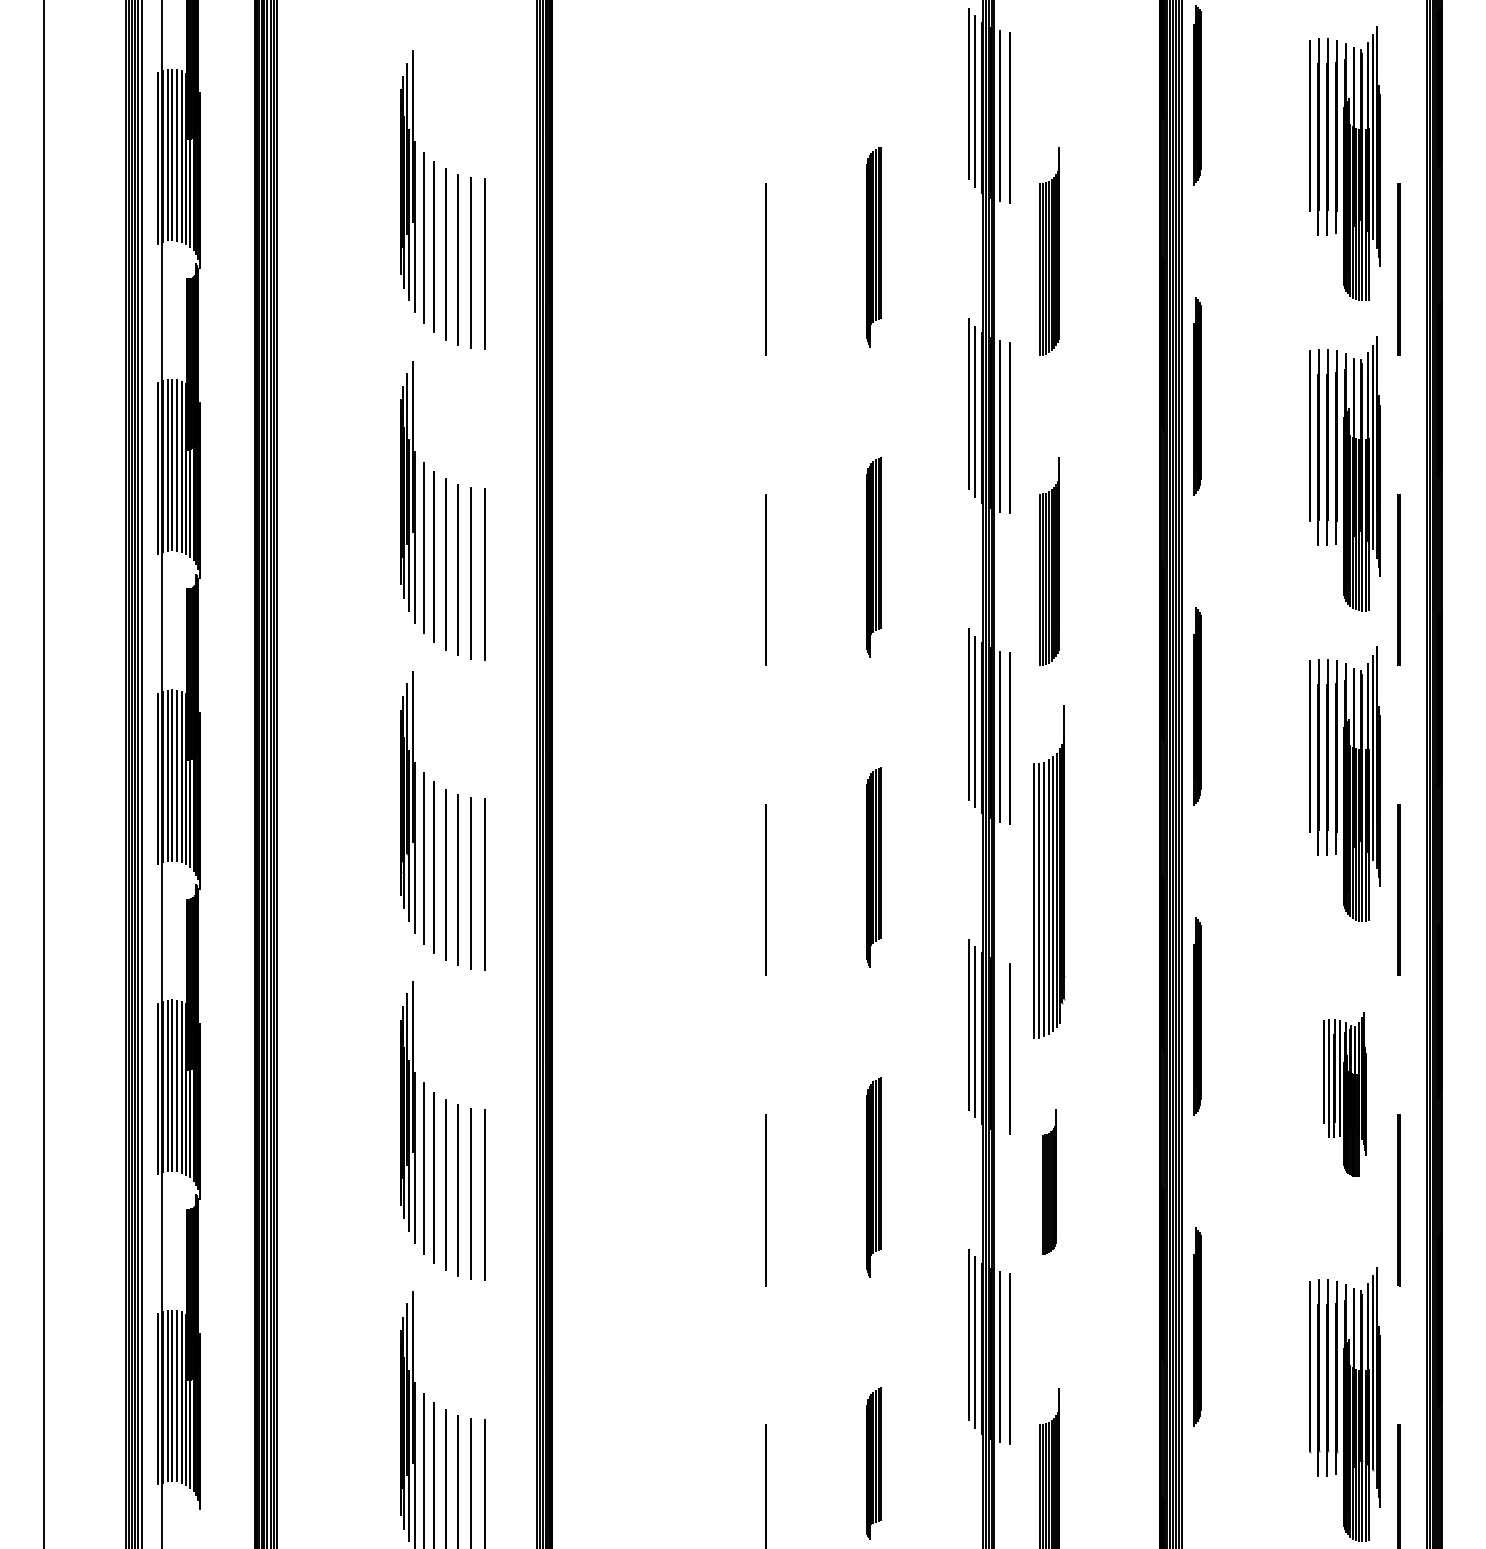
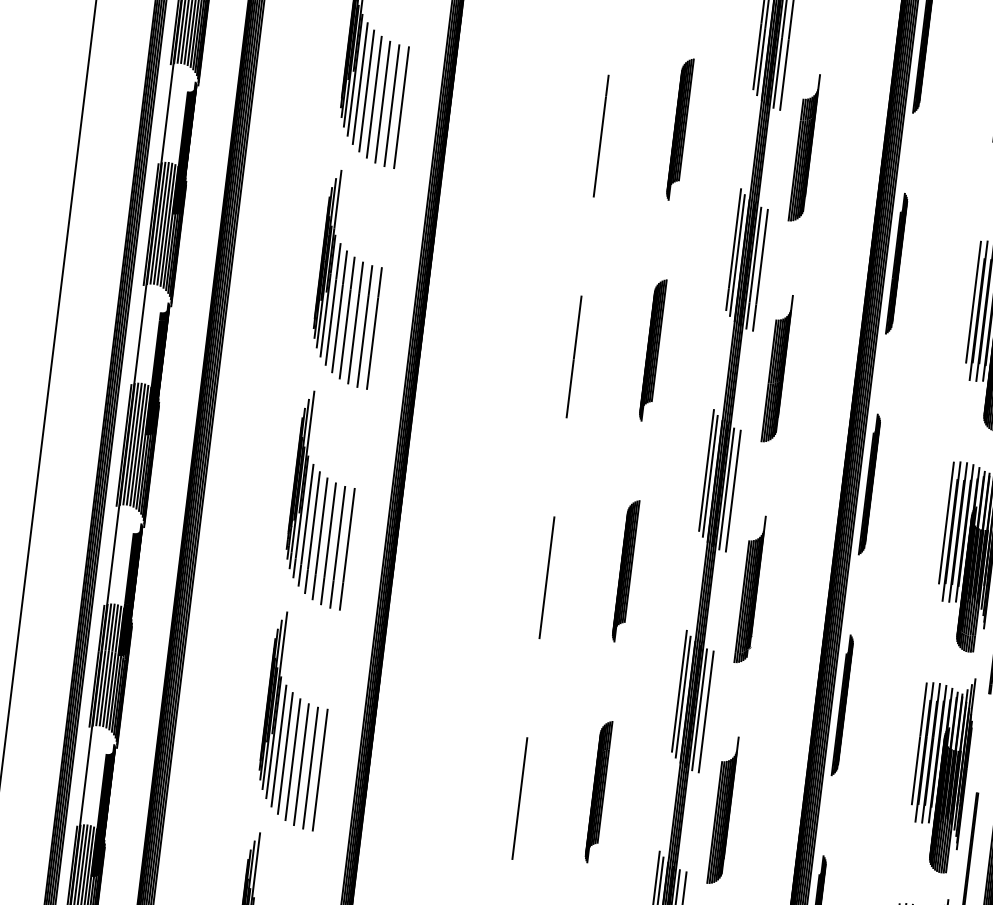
part: (1049, 871) -> (750, 589), size x0.62
line: (999, 1046) -> (699, 709), added
part: (1344, 1094) -> (940, 773), size x1.67
part: (1049, 1181) -> (723, 809), size x1.43

